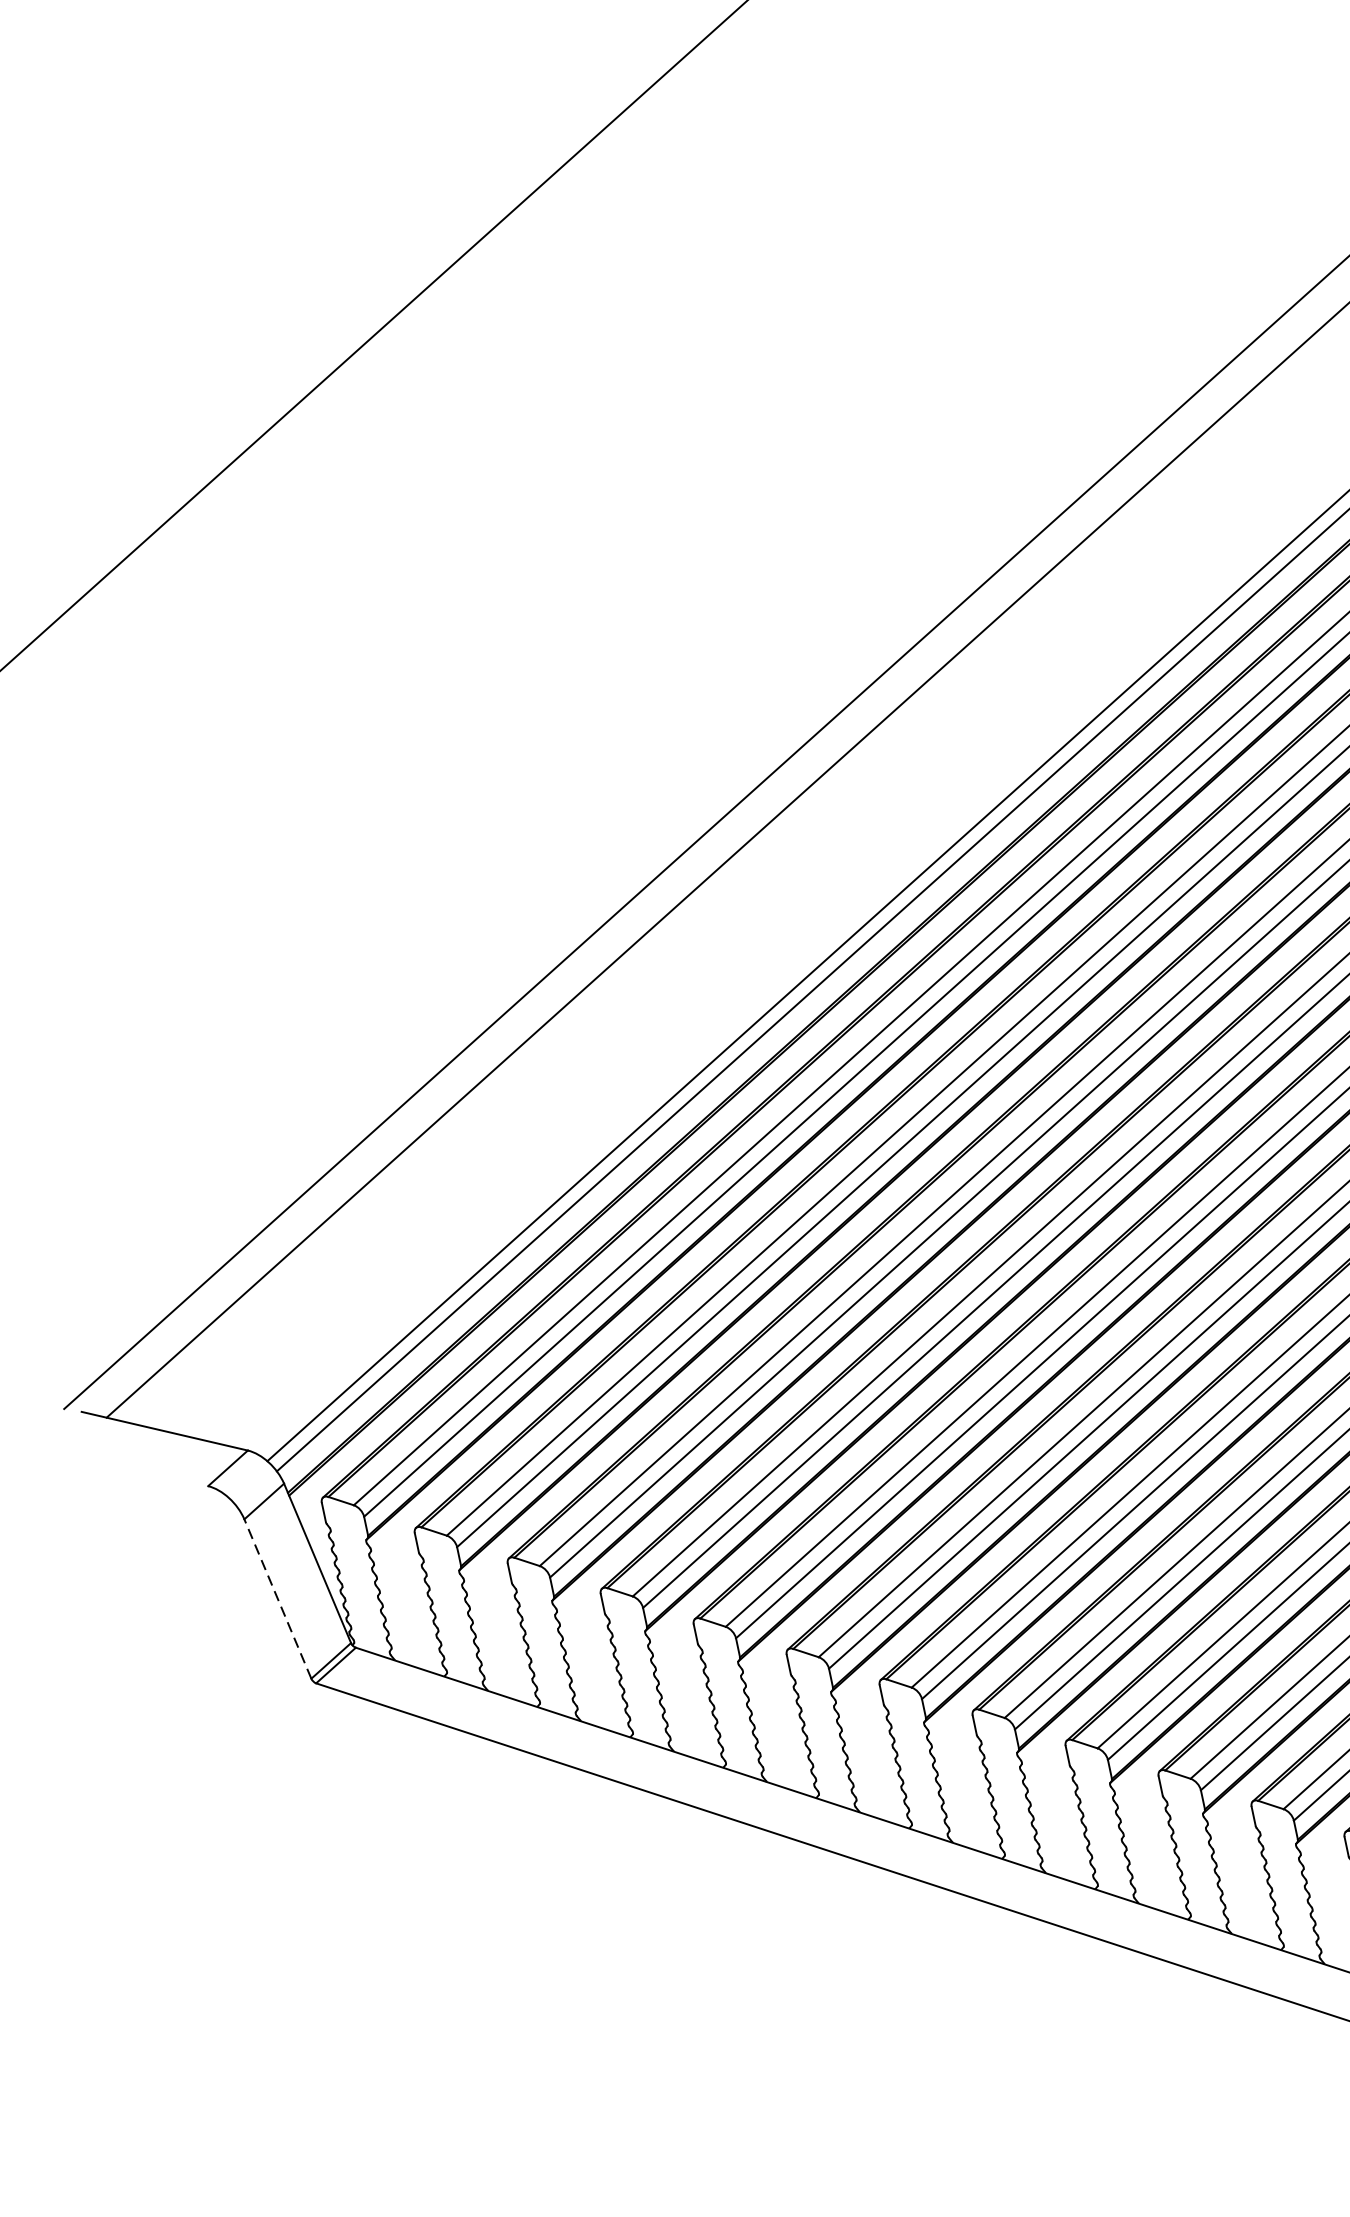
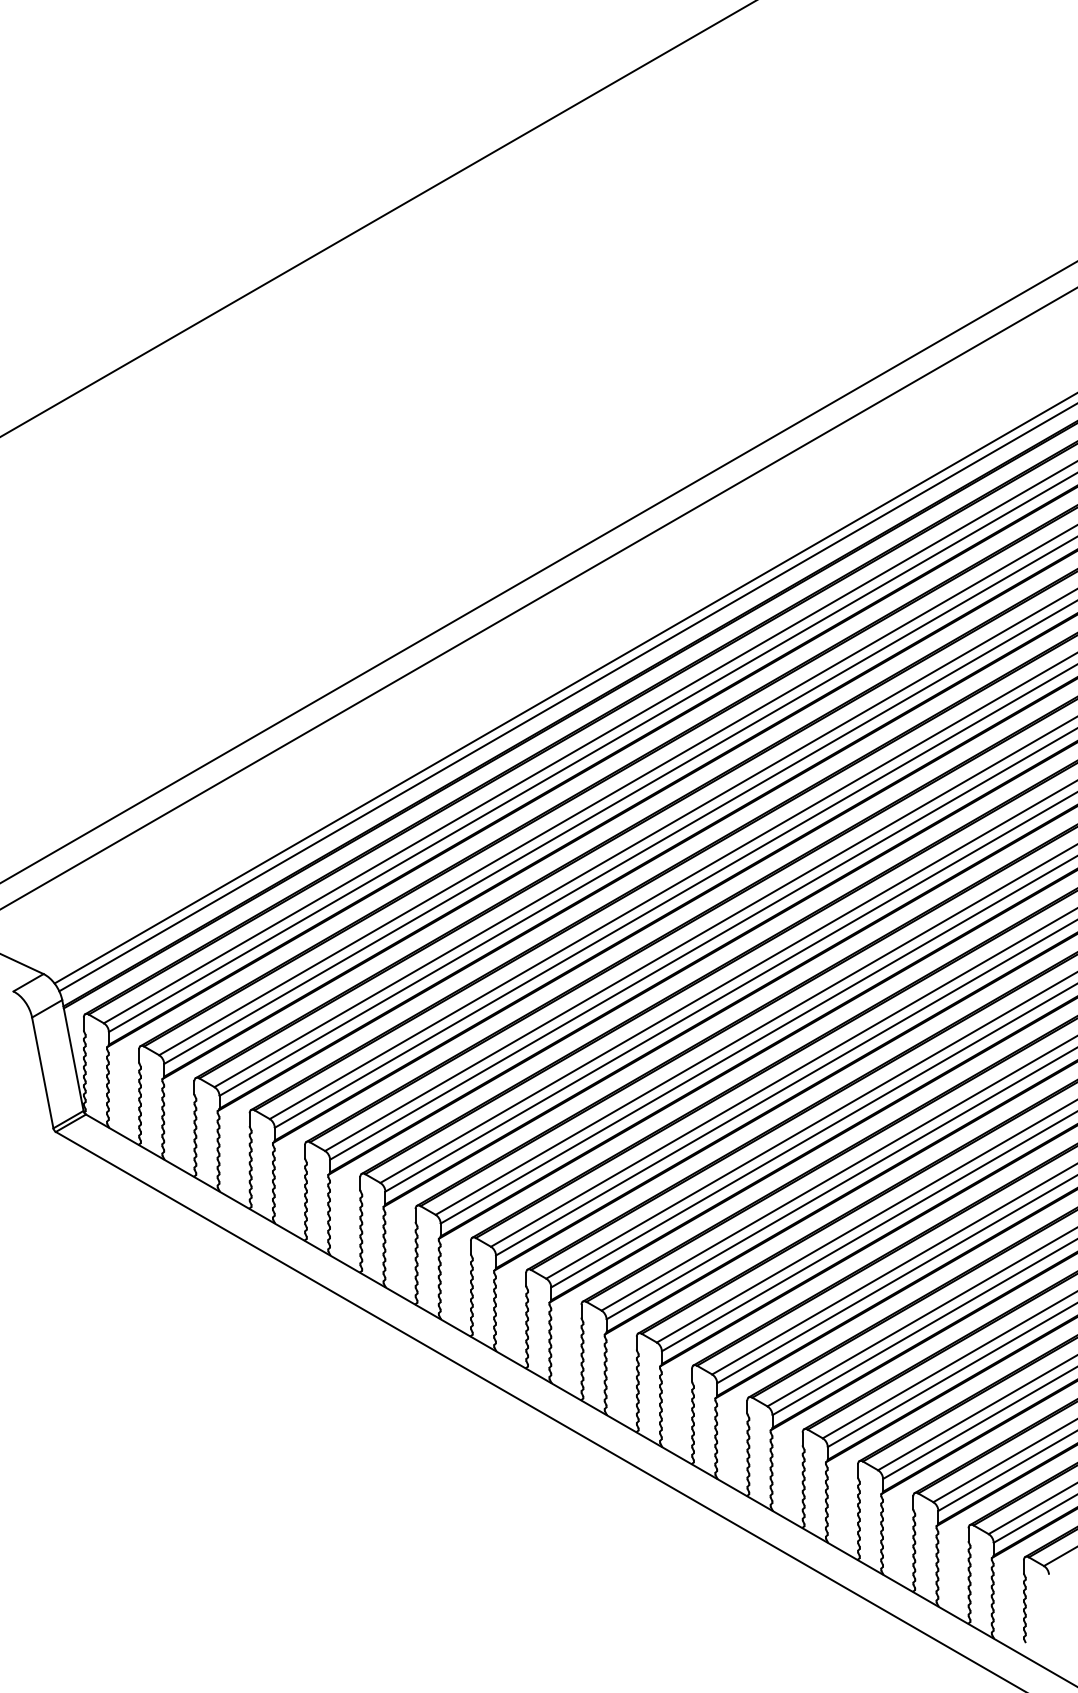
line: (277, 1598) -> (42, 1072), dashed -> solid

